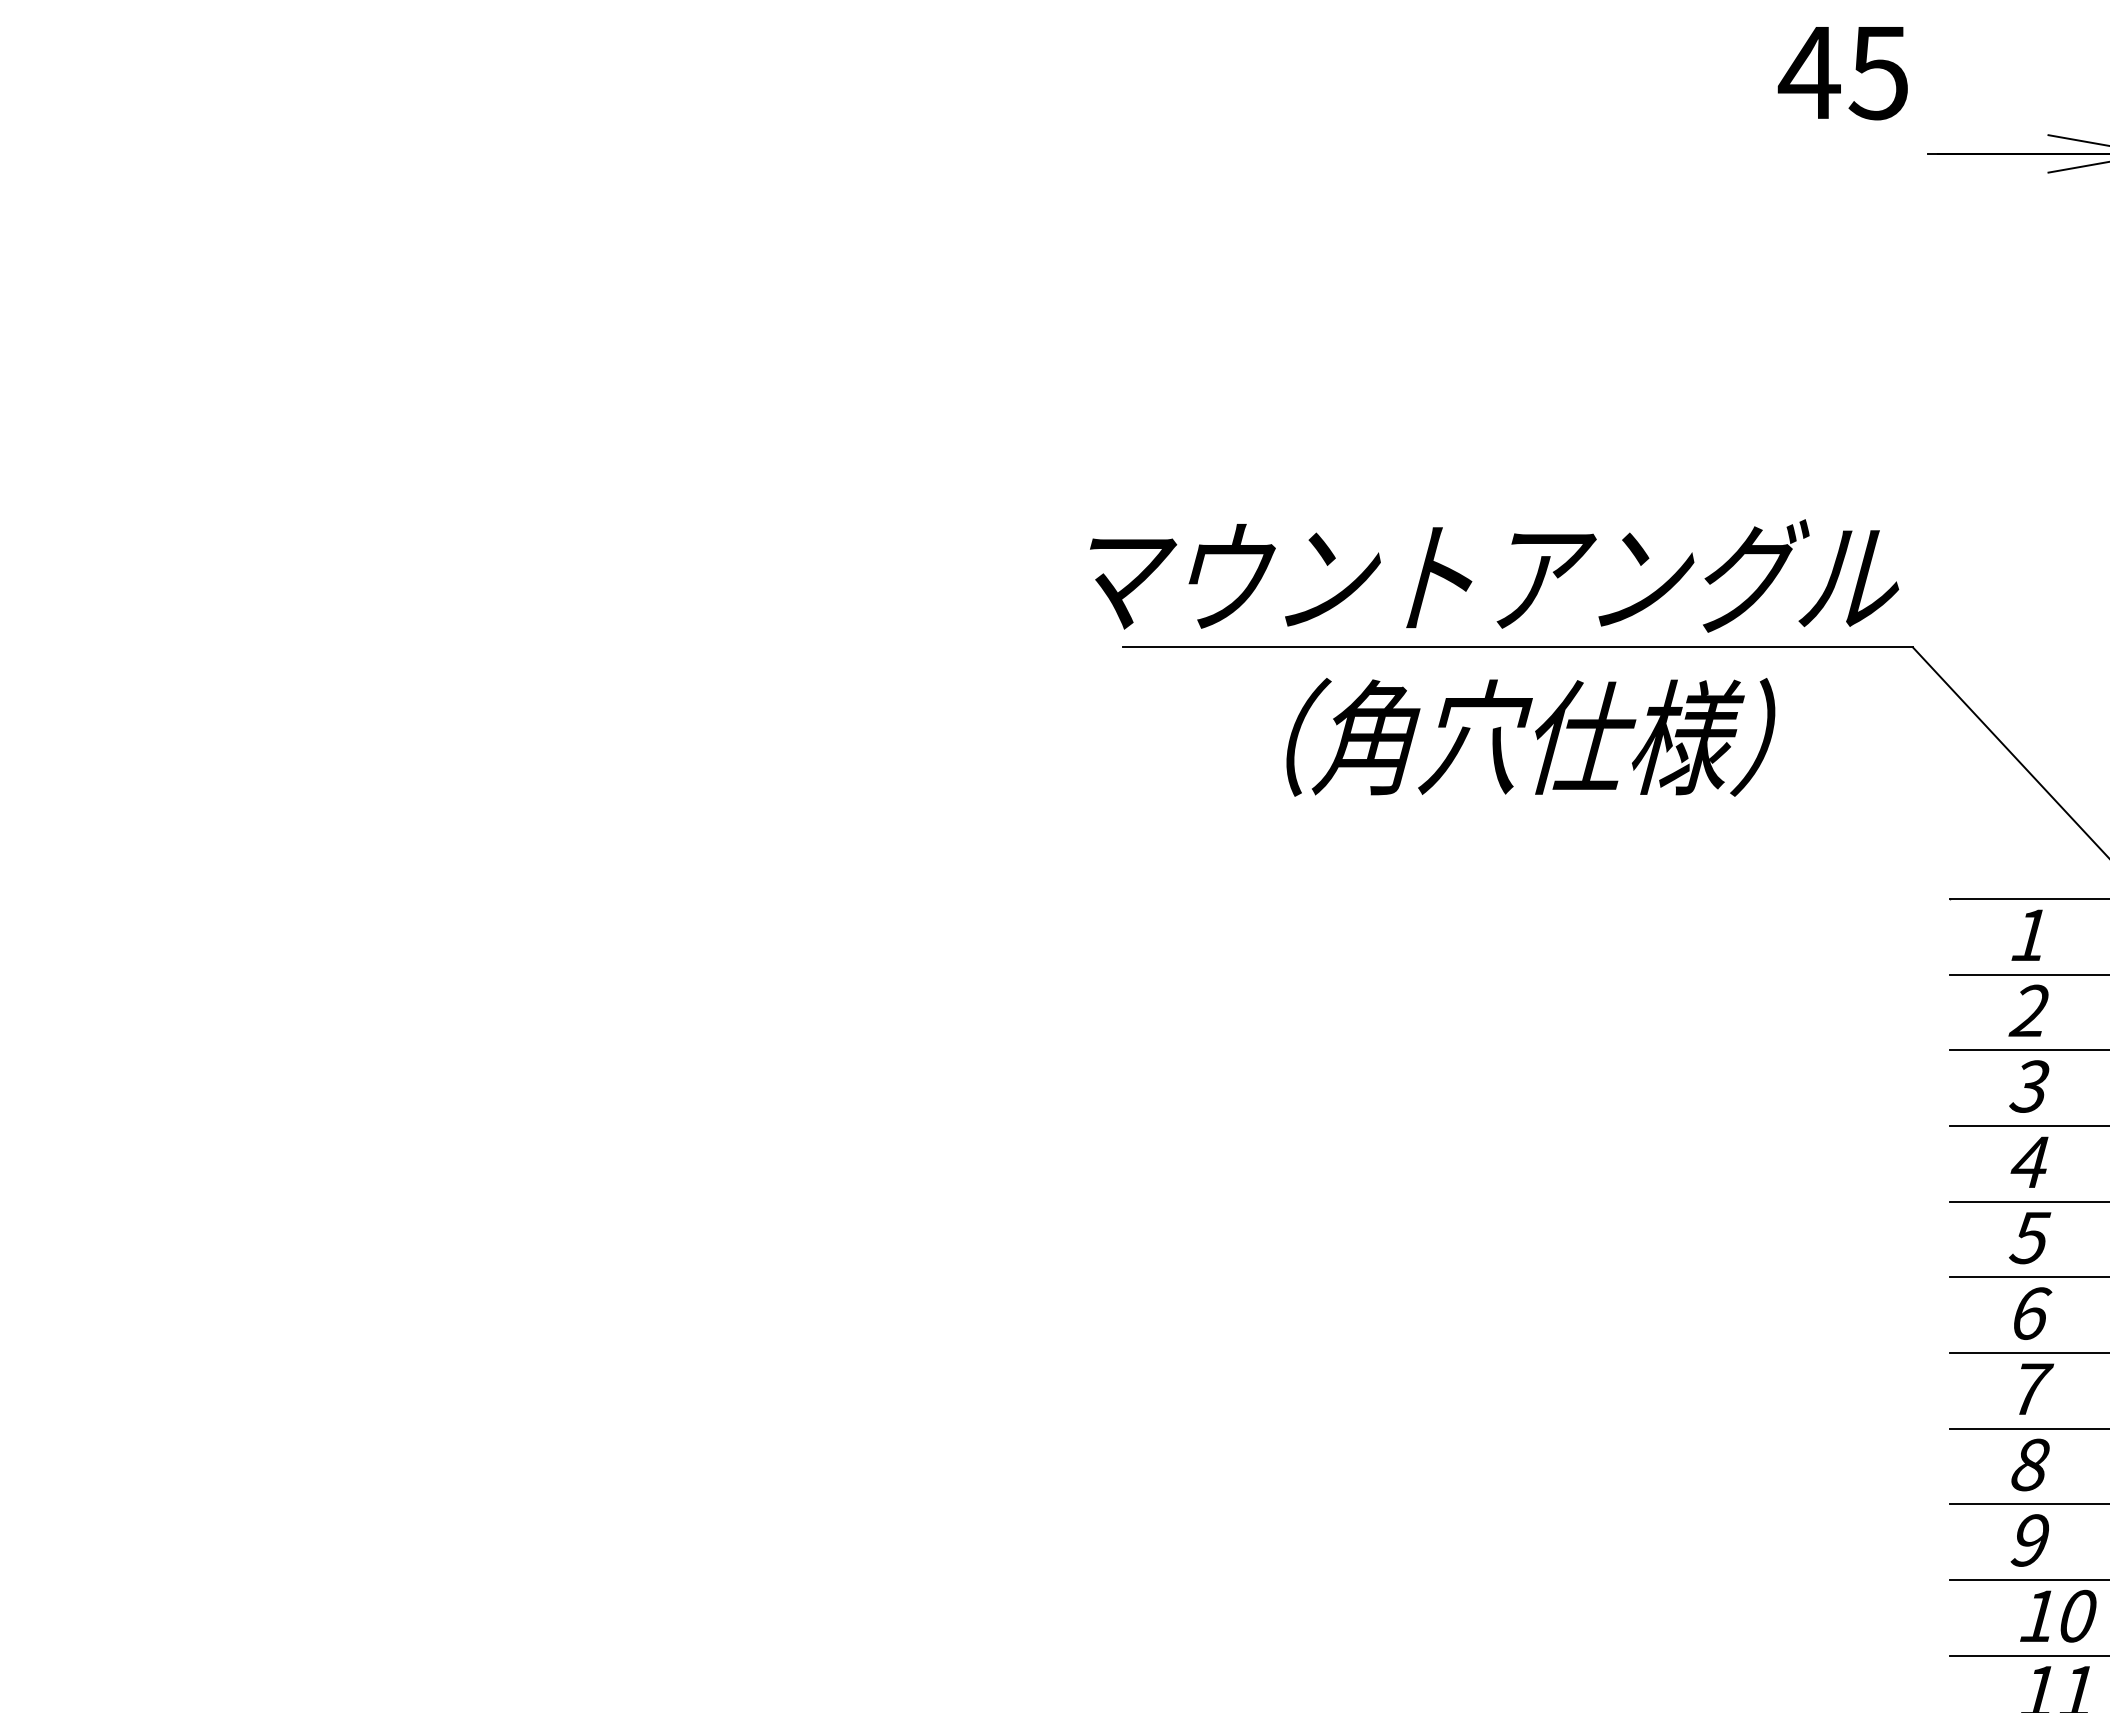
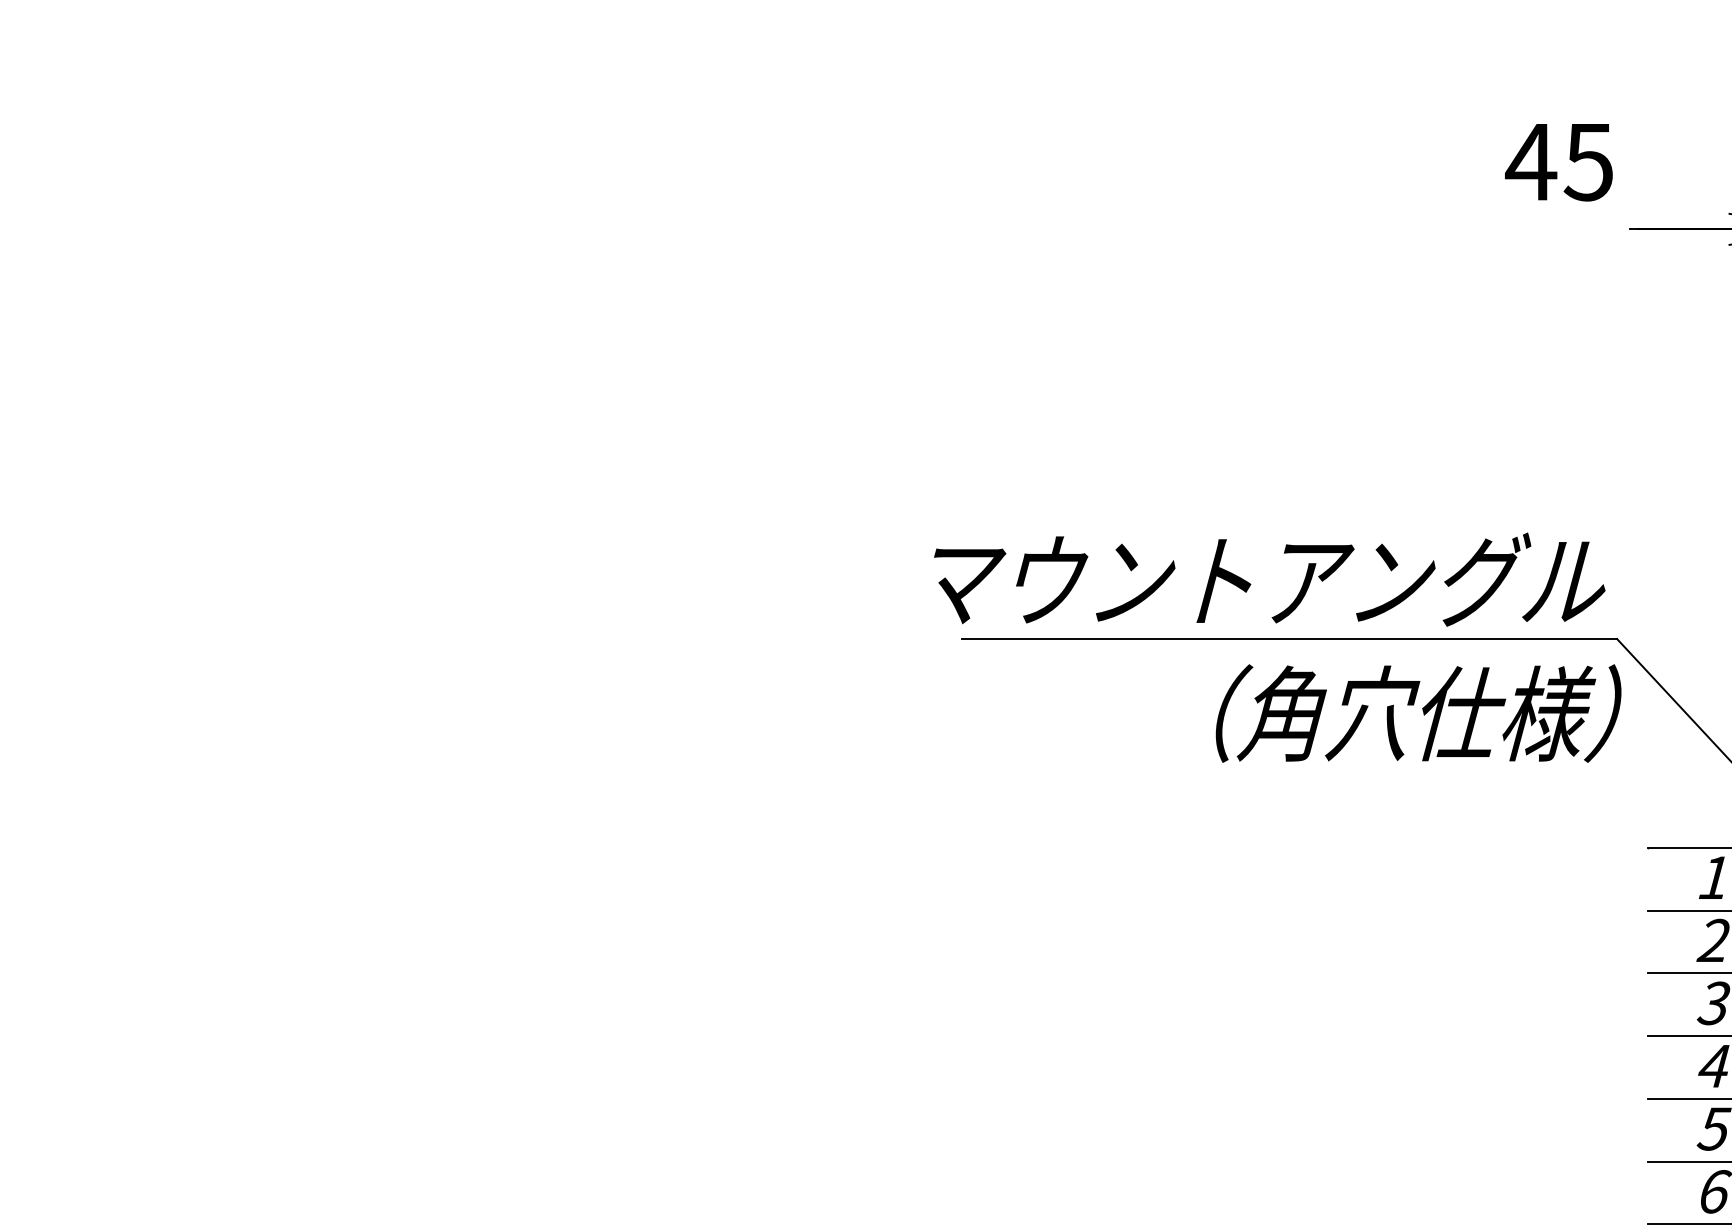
text: (1530, 737) -> (1418, 713), moved

